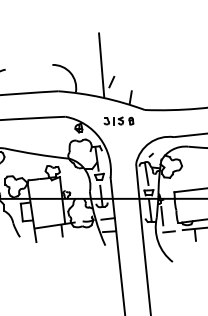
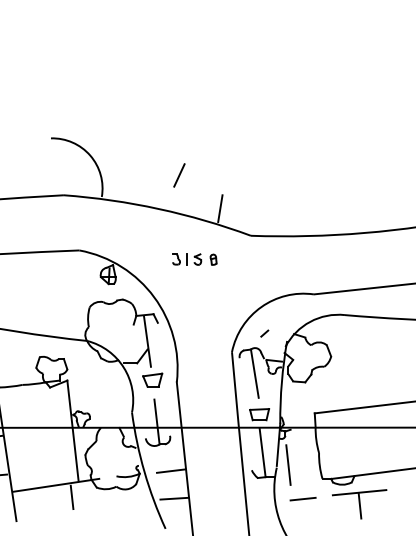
line: (101, 65) -> (157, 139), removed
part: (118, 120) -> (193, 258), size x0.7

